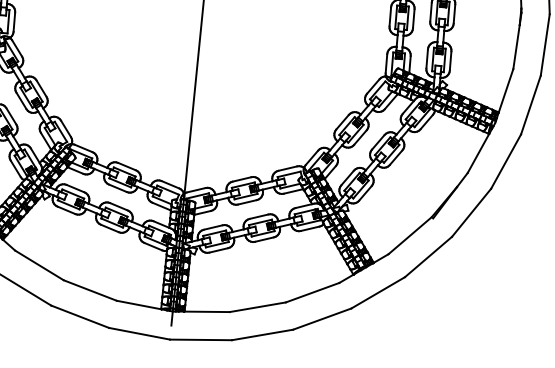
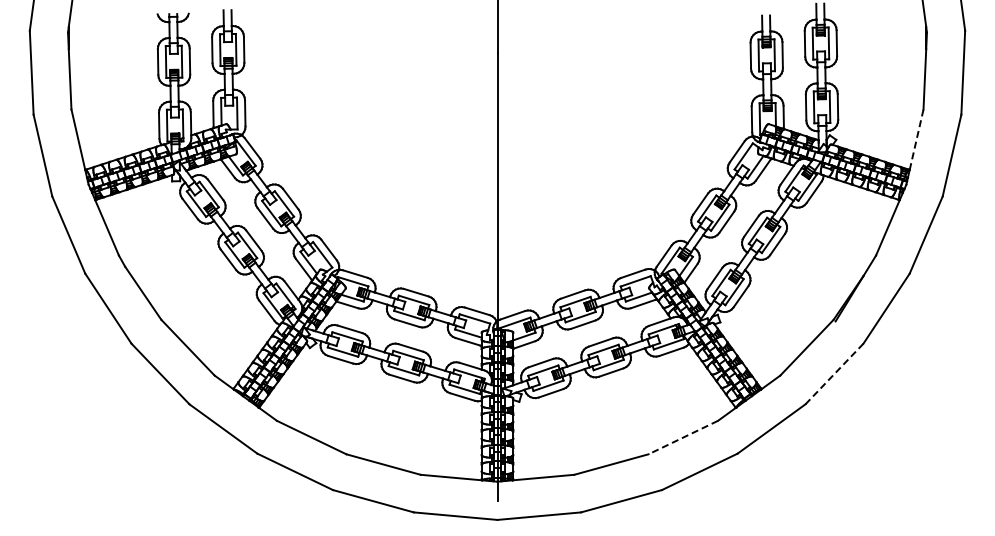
line: (505, 90) -> (916, 139), solid -> dashed
line: (428, 257) -> (834, 374), solid -> dashed
line: (312, 292) -> (683, 437), solid -> dashed

